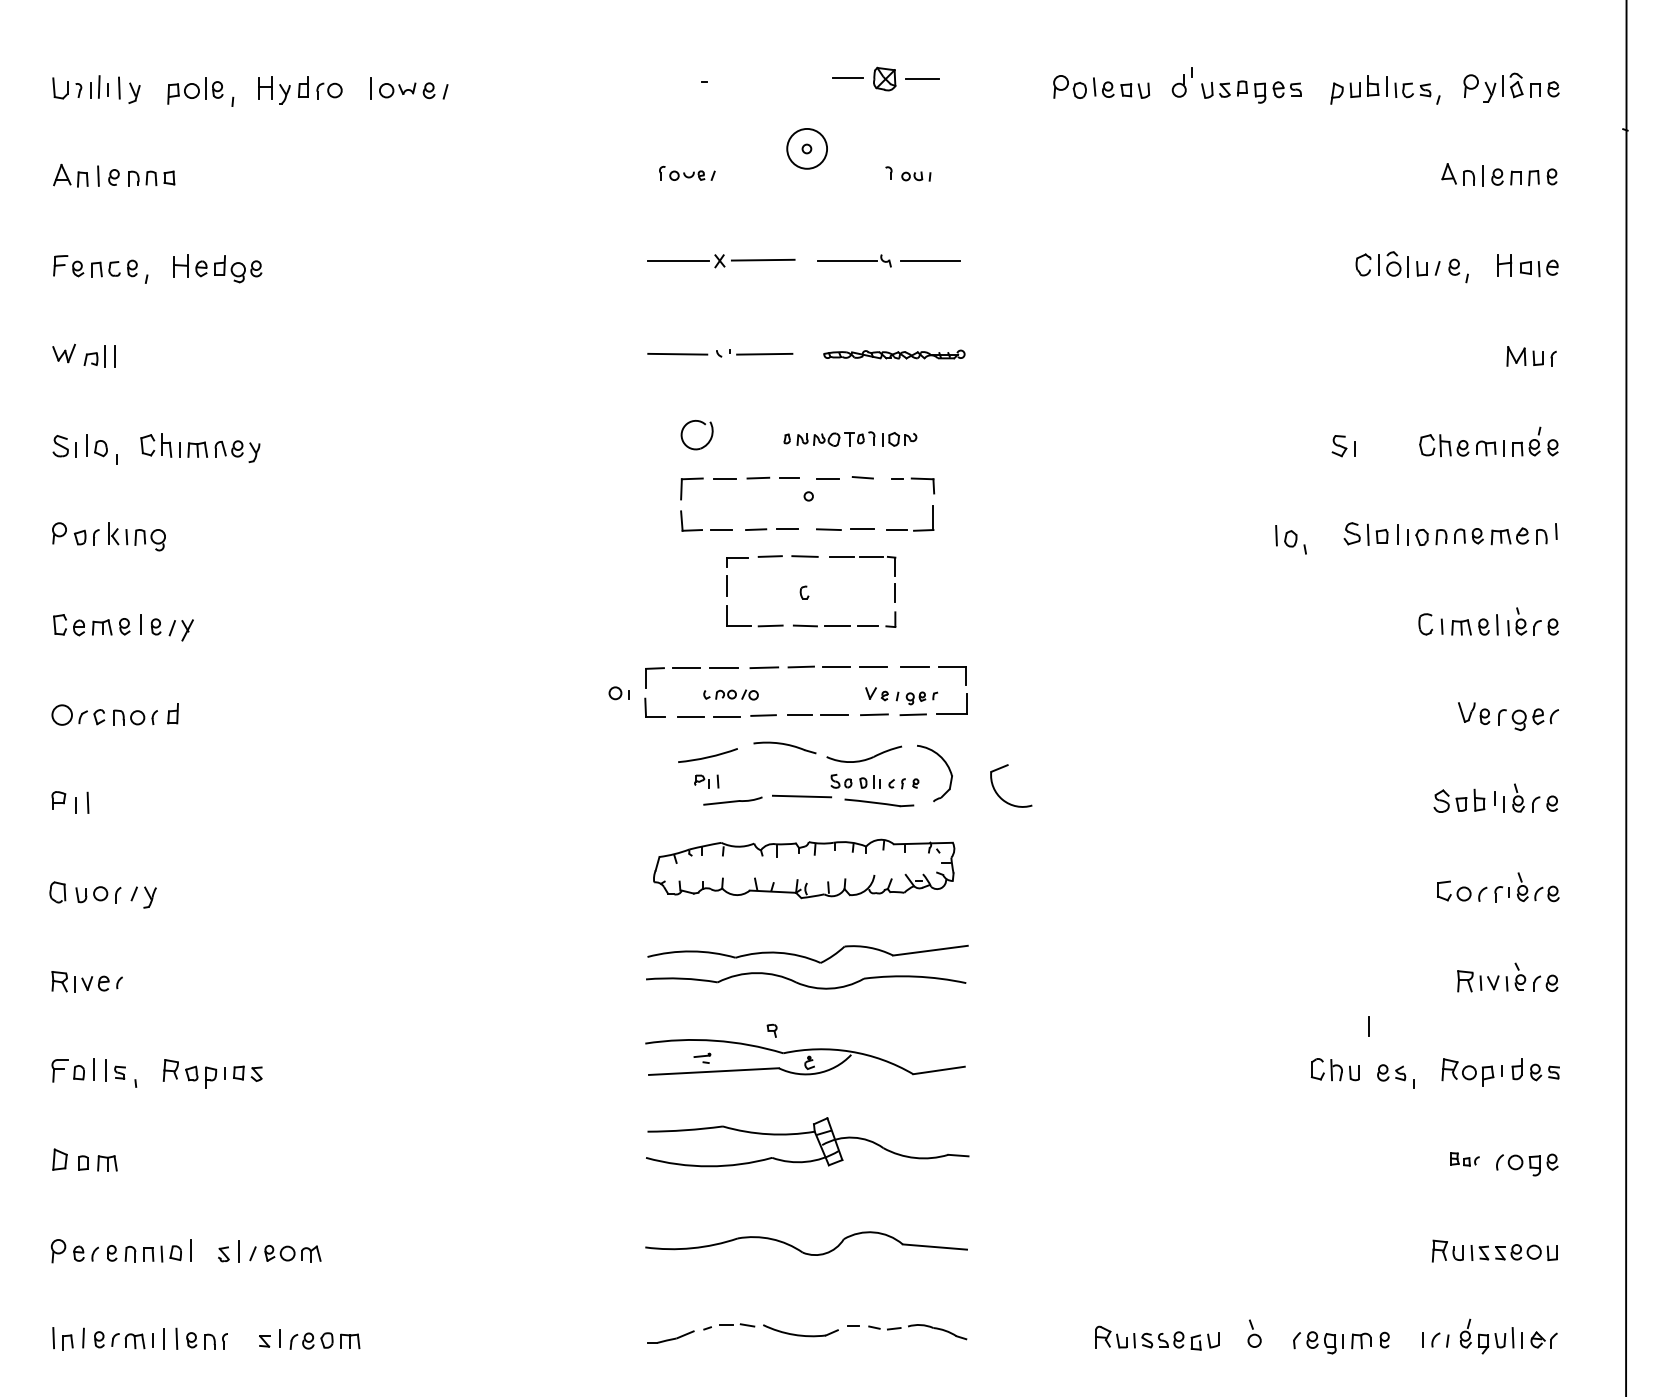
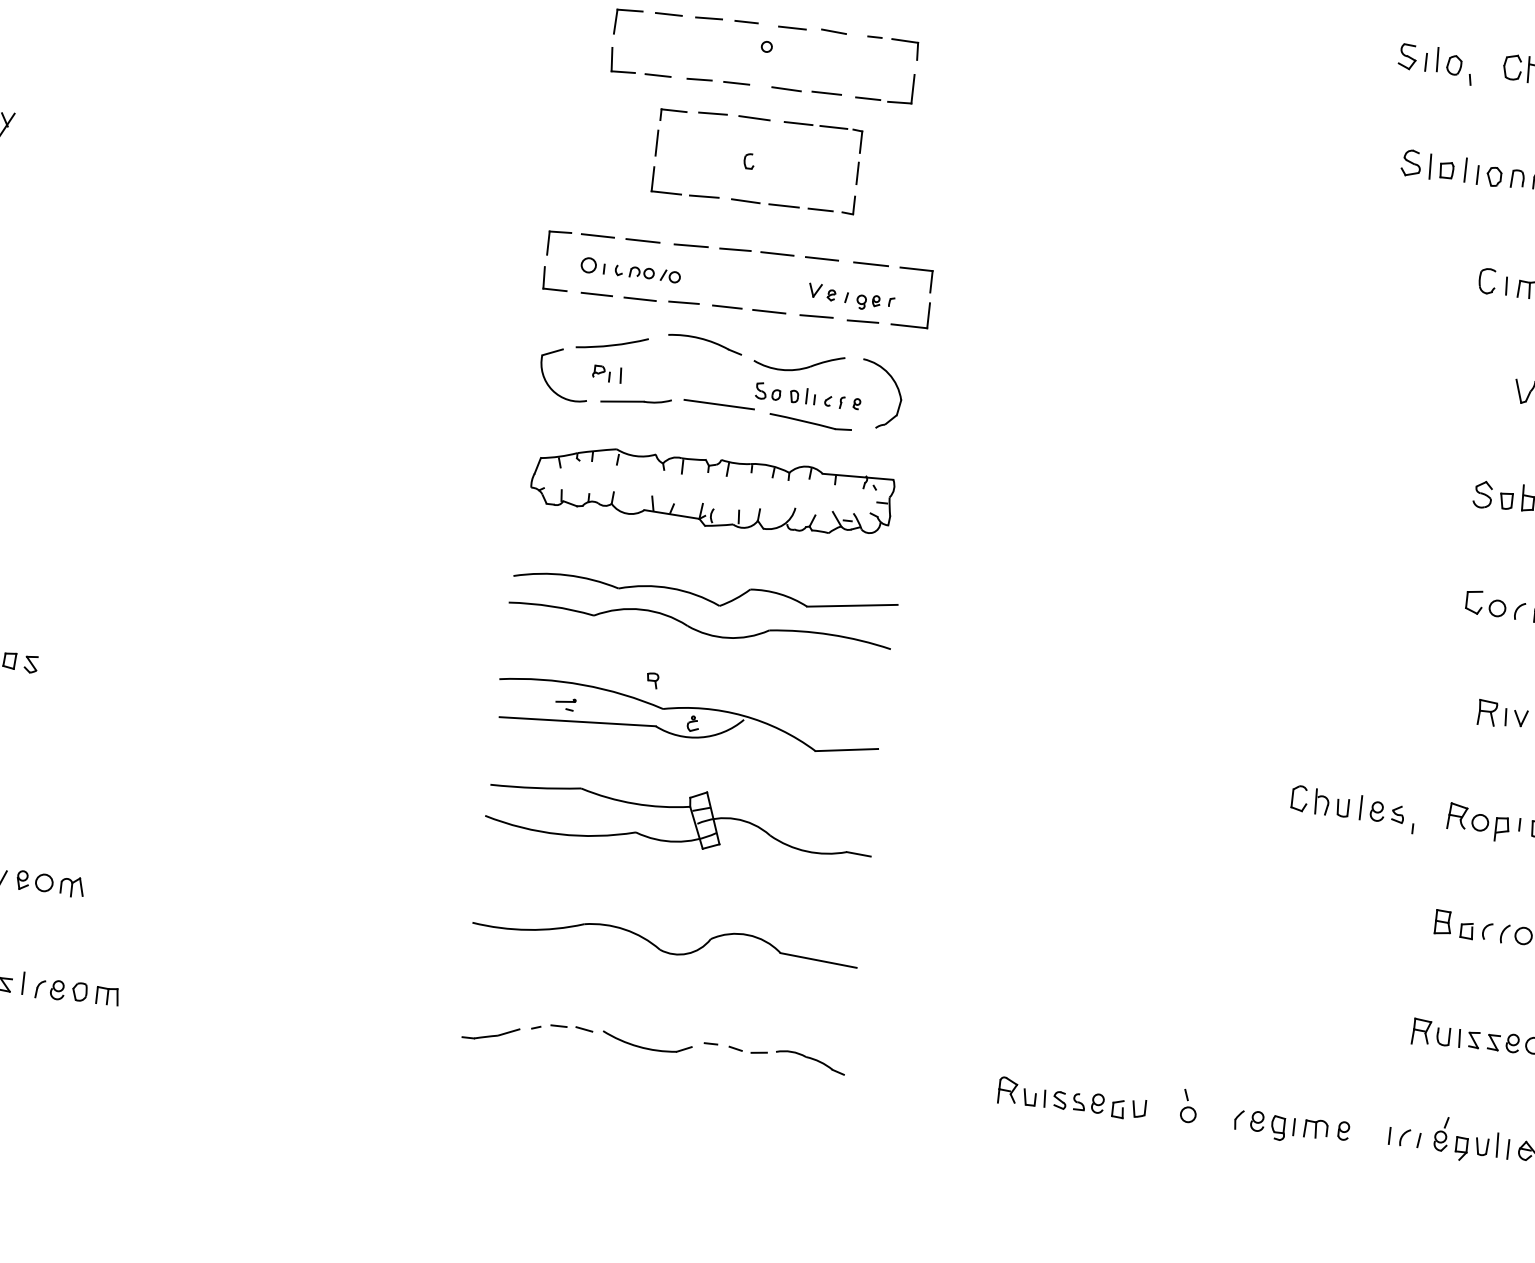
part: (1290, 539) -> (1453, 65), moved
part: (618, 693) -> (592, 266), moved
part: (998, 793) -> (548, 382), moved
line: (1368, 1026) -> (1359, 807), moved
part: (1464, 1159) -> (1462, 925), size x1.67

